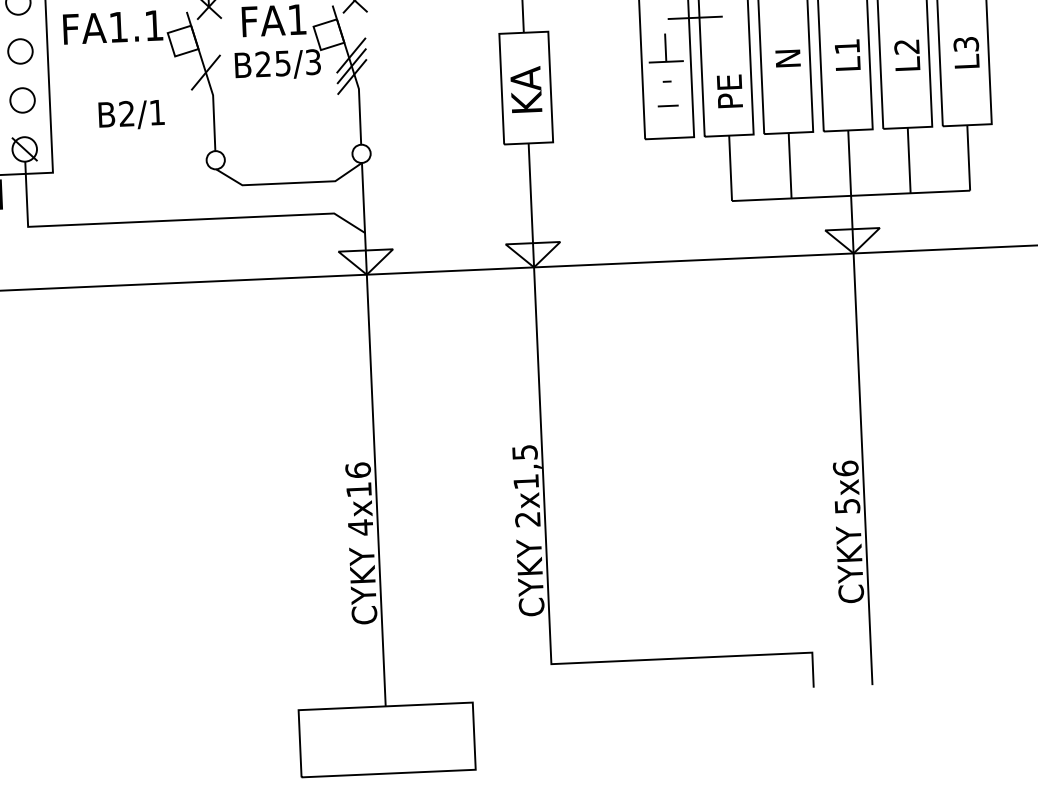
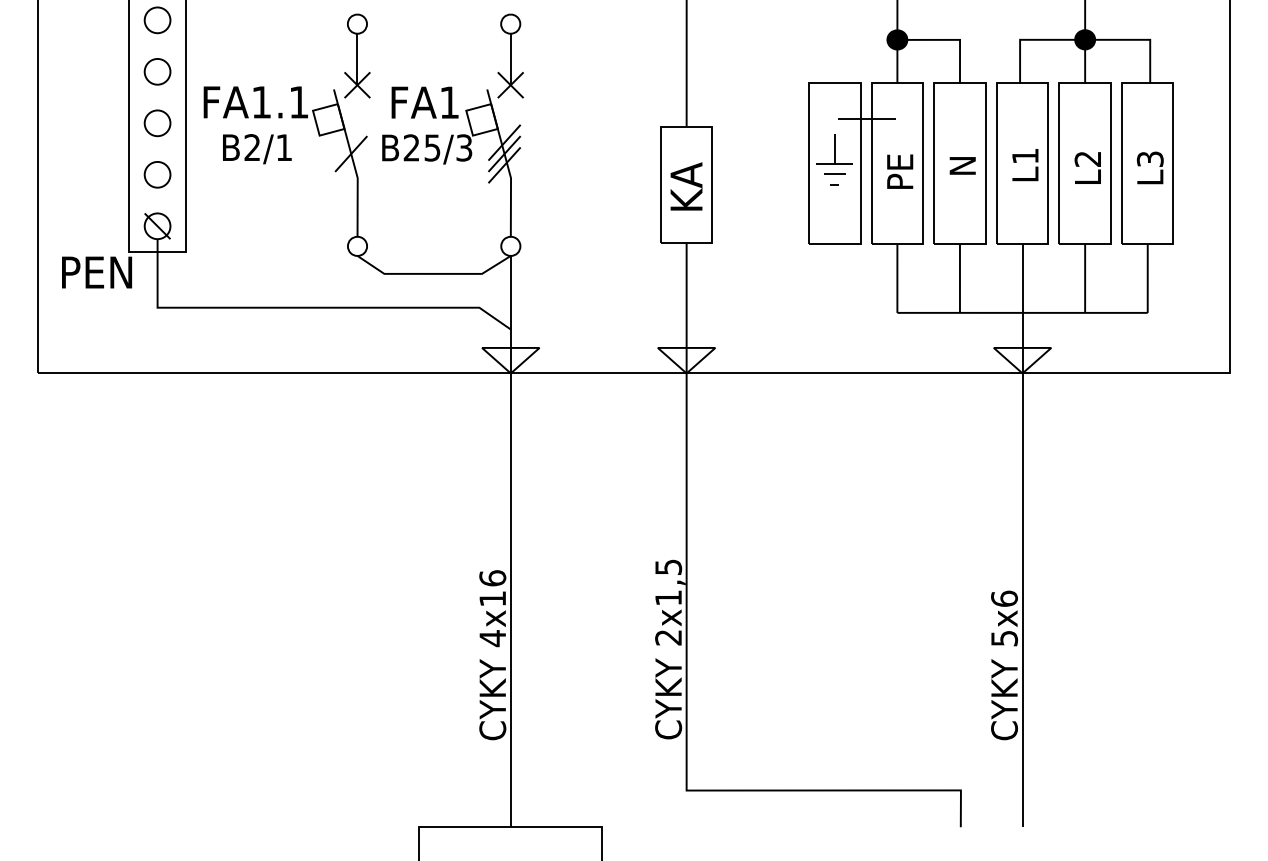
text: (730, 91) -> (900, 171), moved
line: (667, 105) -> (834, 173), moved
text: (131, 115) -> (257, 149), moved

